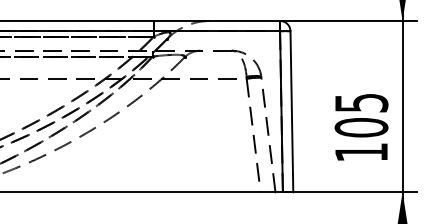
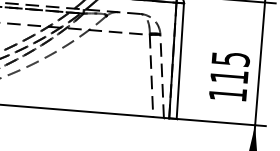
text: (361, 127) -> (229, 76), 105 -> 115

